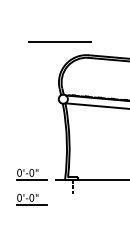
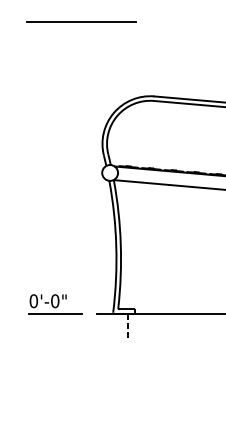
line: (59, 41) -> (80, 20), moved
part: (31, 199) -> (54, 347), removed

